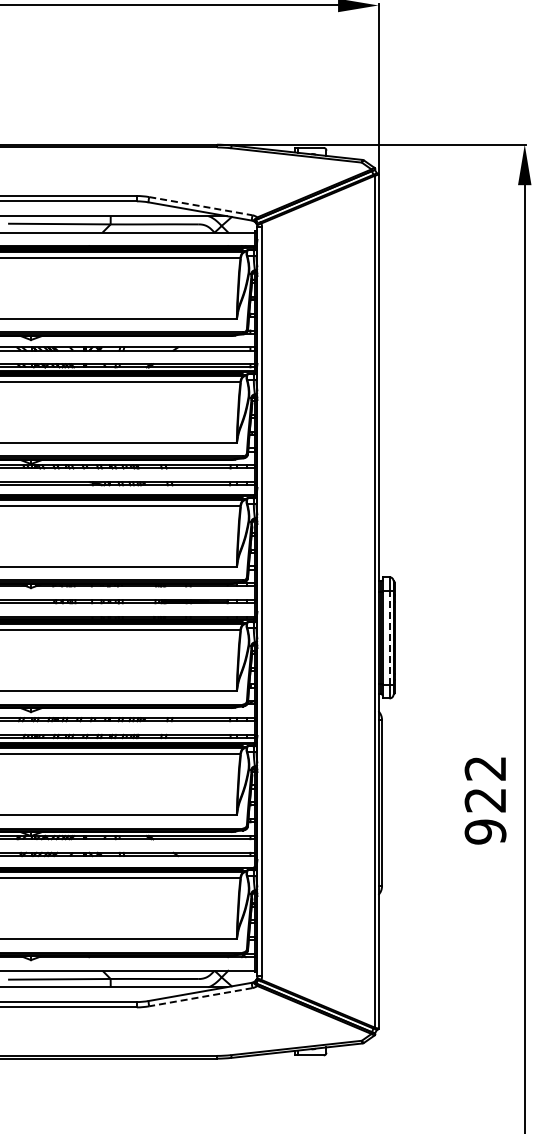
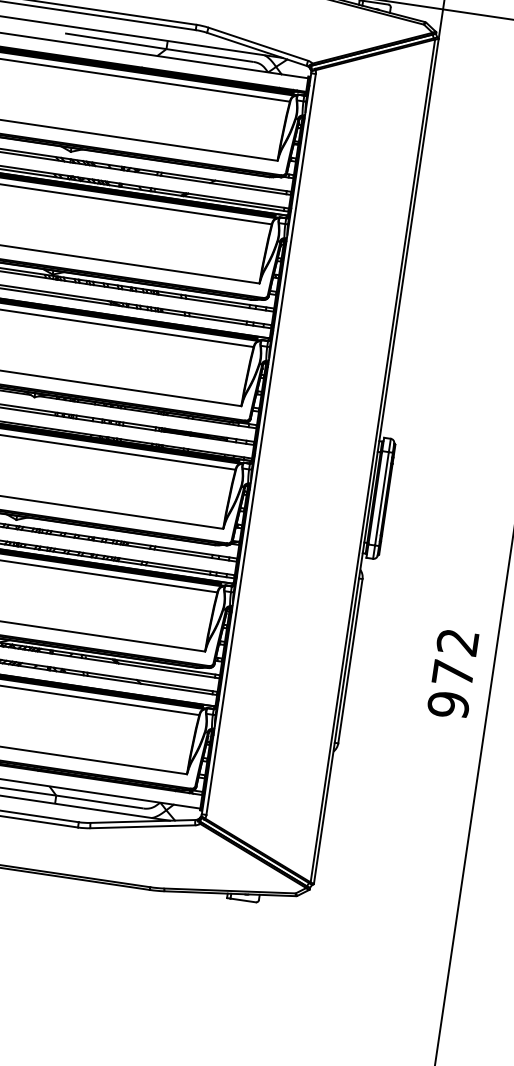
line: (201, 206) -> (258, 44), dashed -> solid
line: (389, 637) -> (381, 498), dashed -> solid
text: (484, 800) -> (452, 673), 922 -> 972
line: (200, 997) -> (142, 827), dashed -> solid

